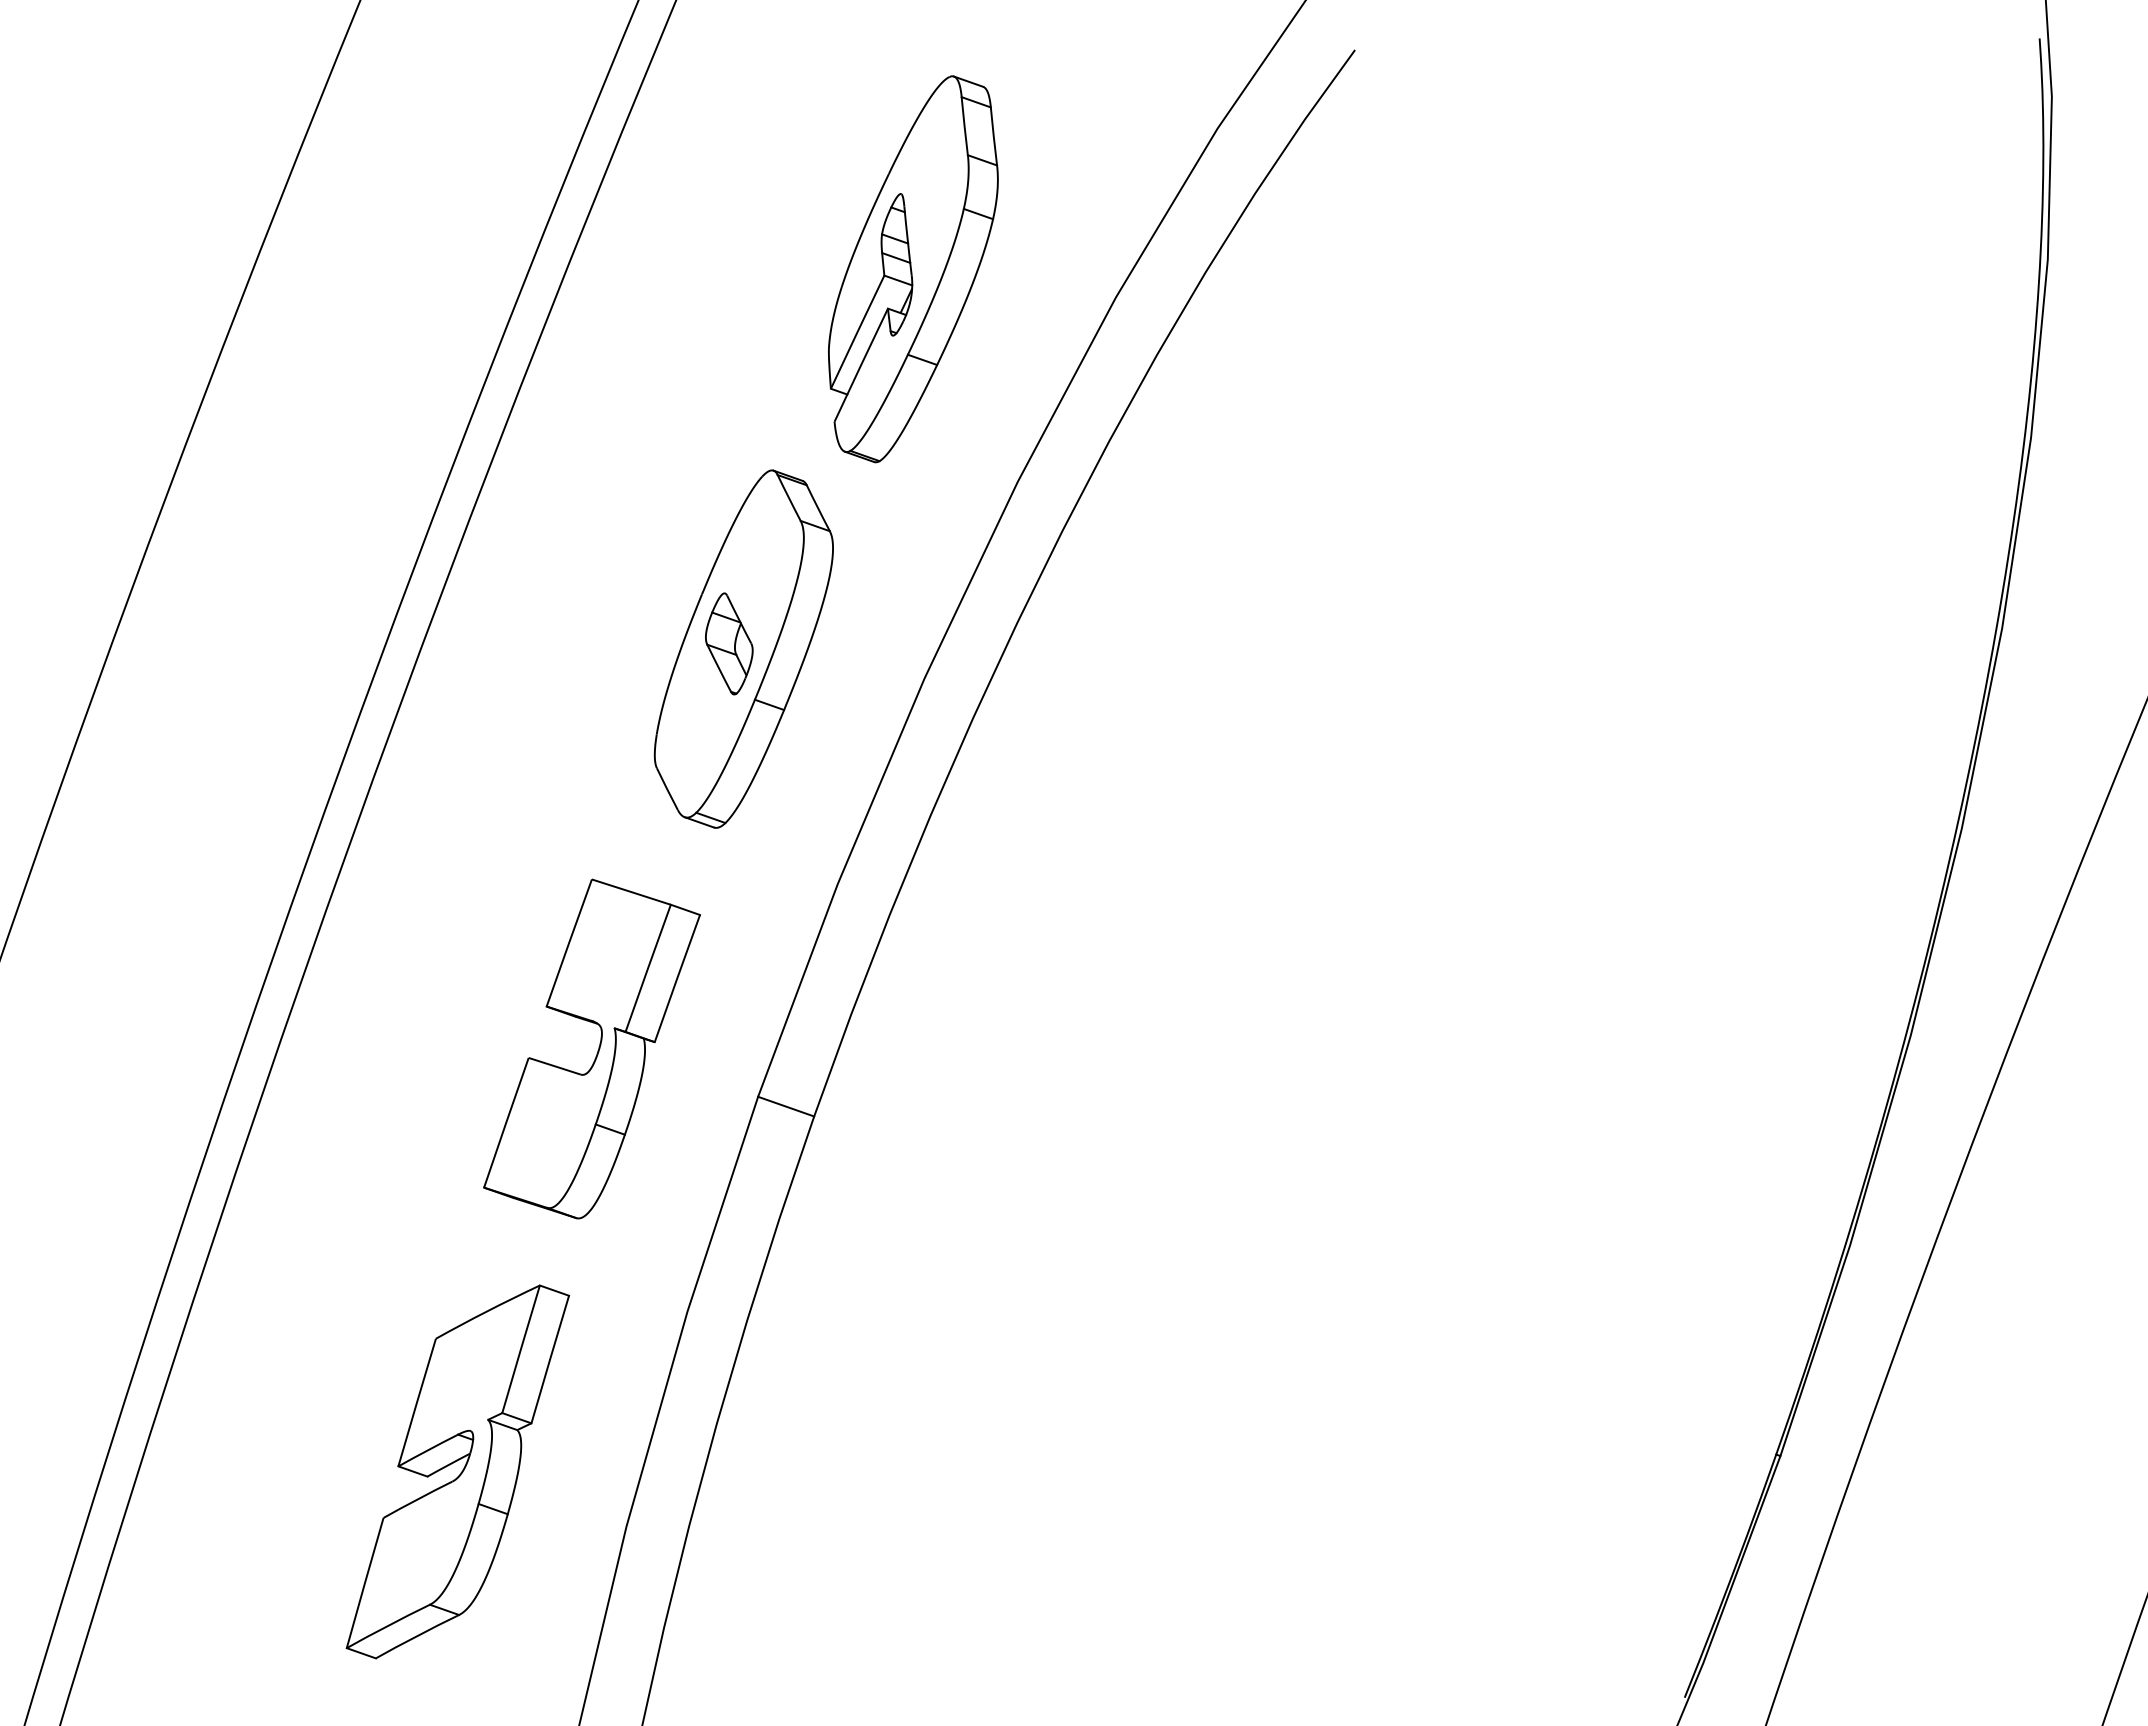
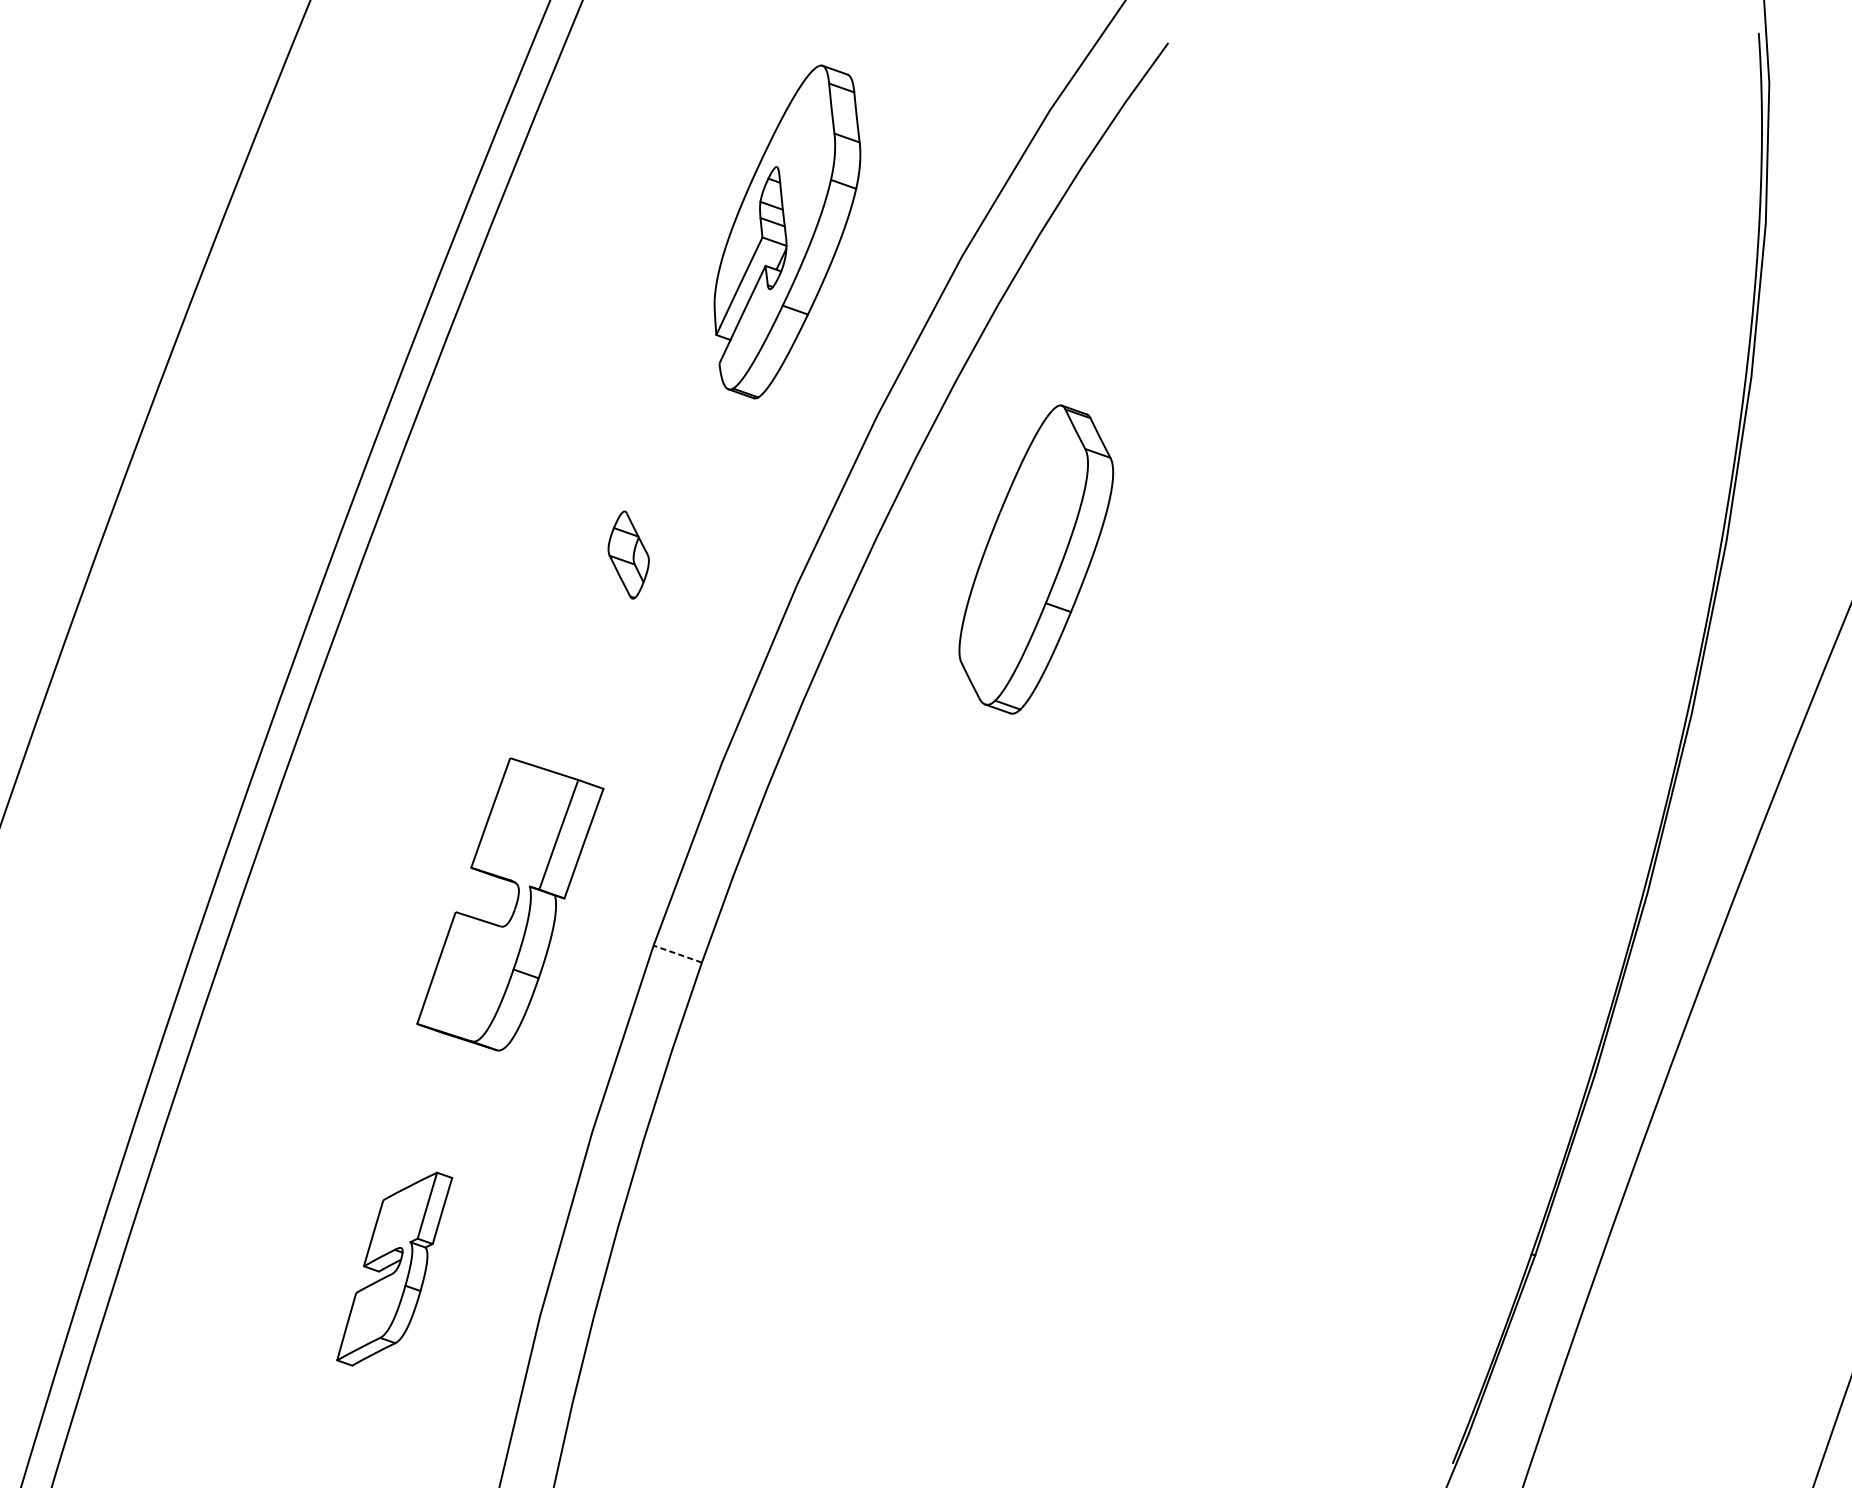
part: (743, 648) -> (1035, 559), moved
line: (786, 1106) -> (678, 953), solid -> dashed
part: (457, 1471) -> (394, 1268), size x0.6

